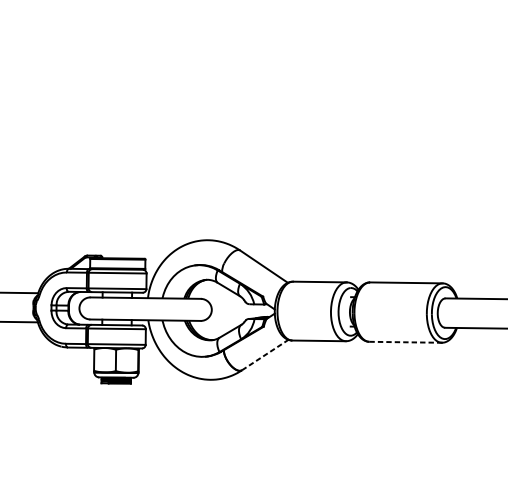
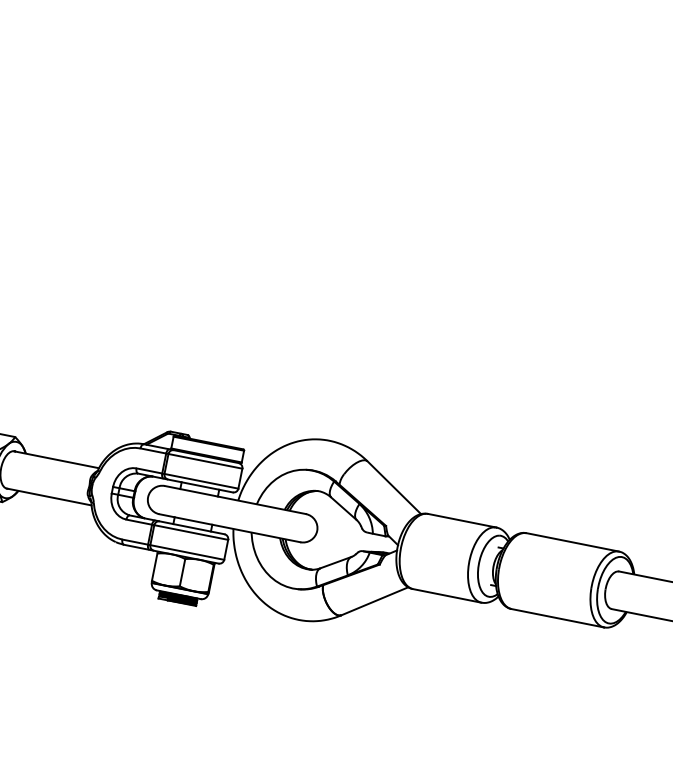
line: (406, 342) -> (558, 618), dashed -> solid
line: (265, 355) -> (375, 601), dashed -> solid

